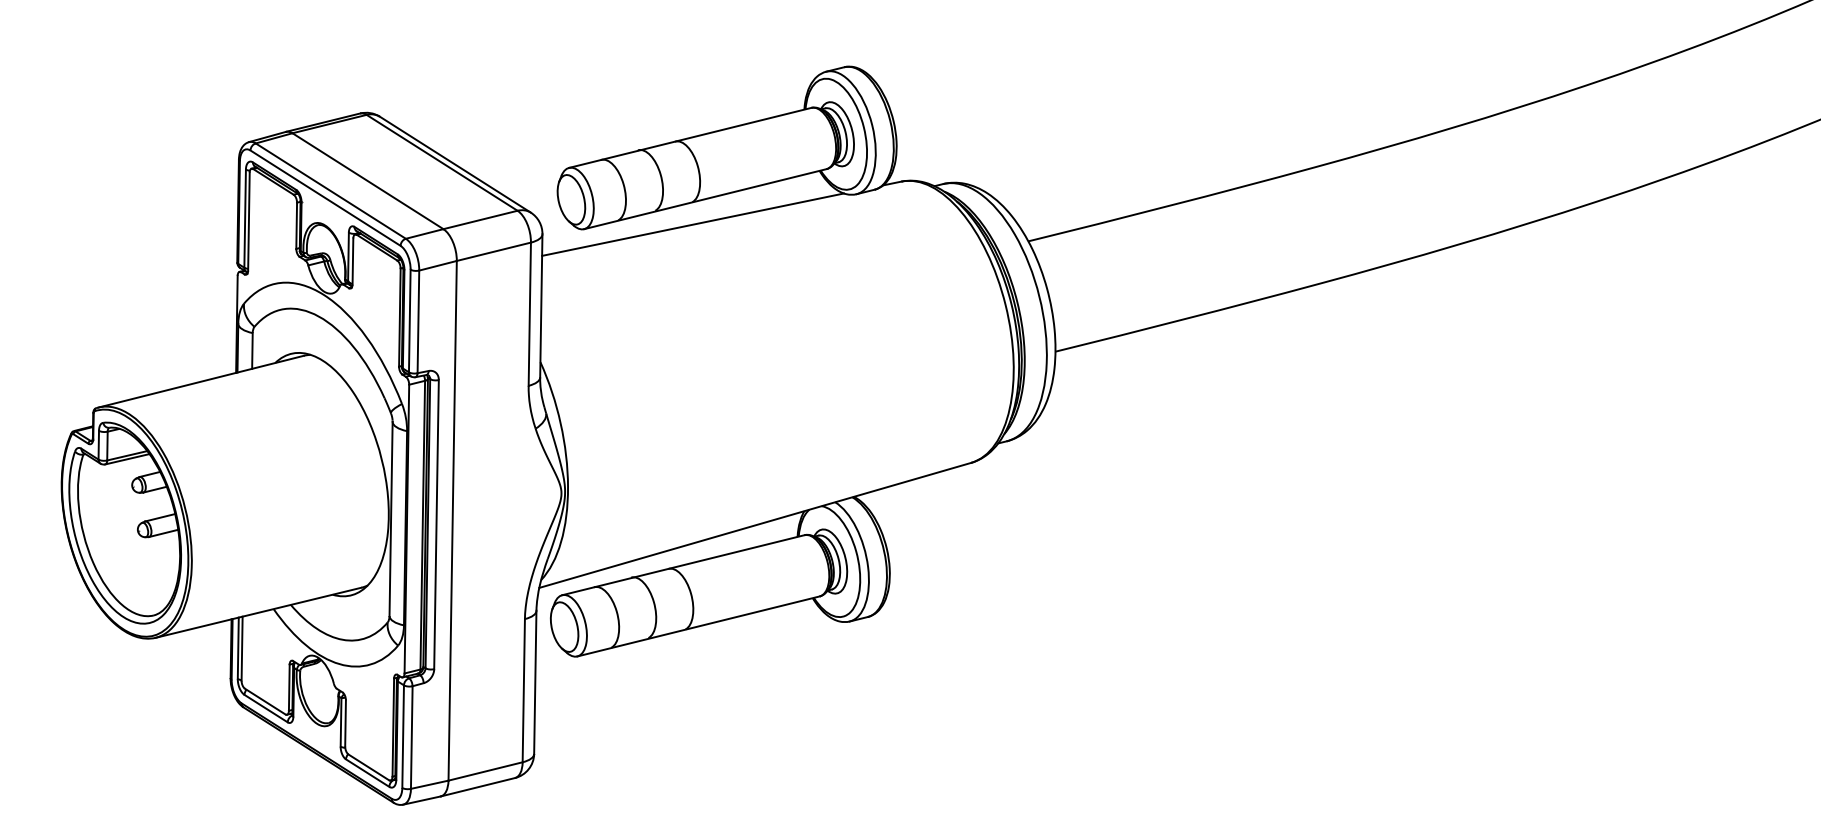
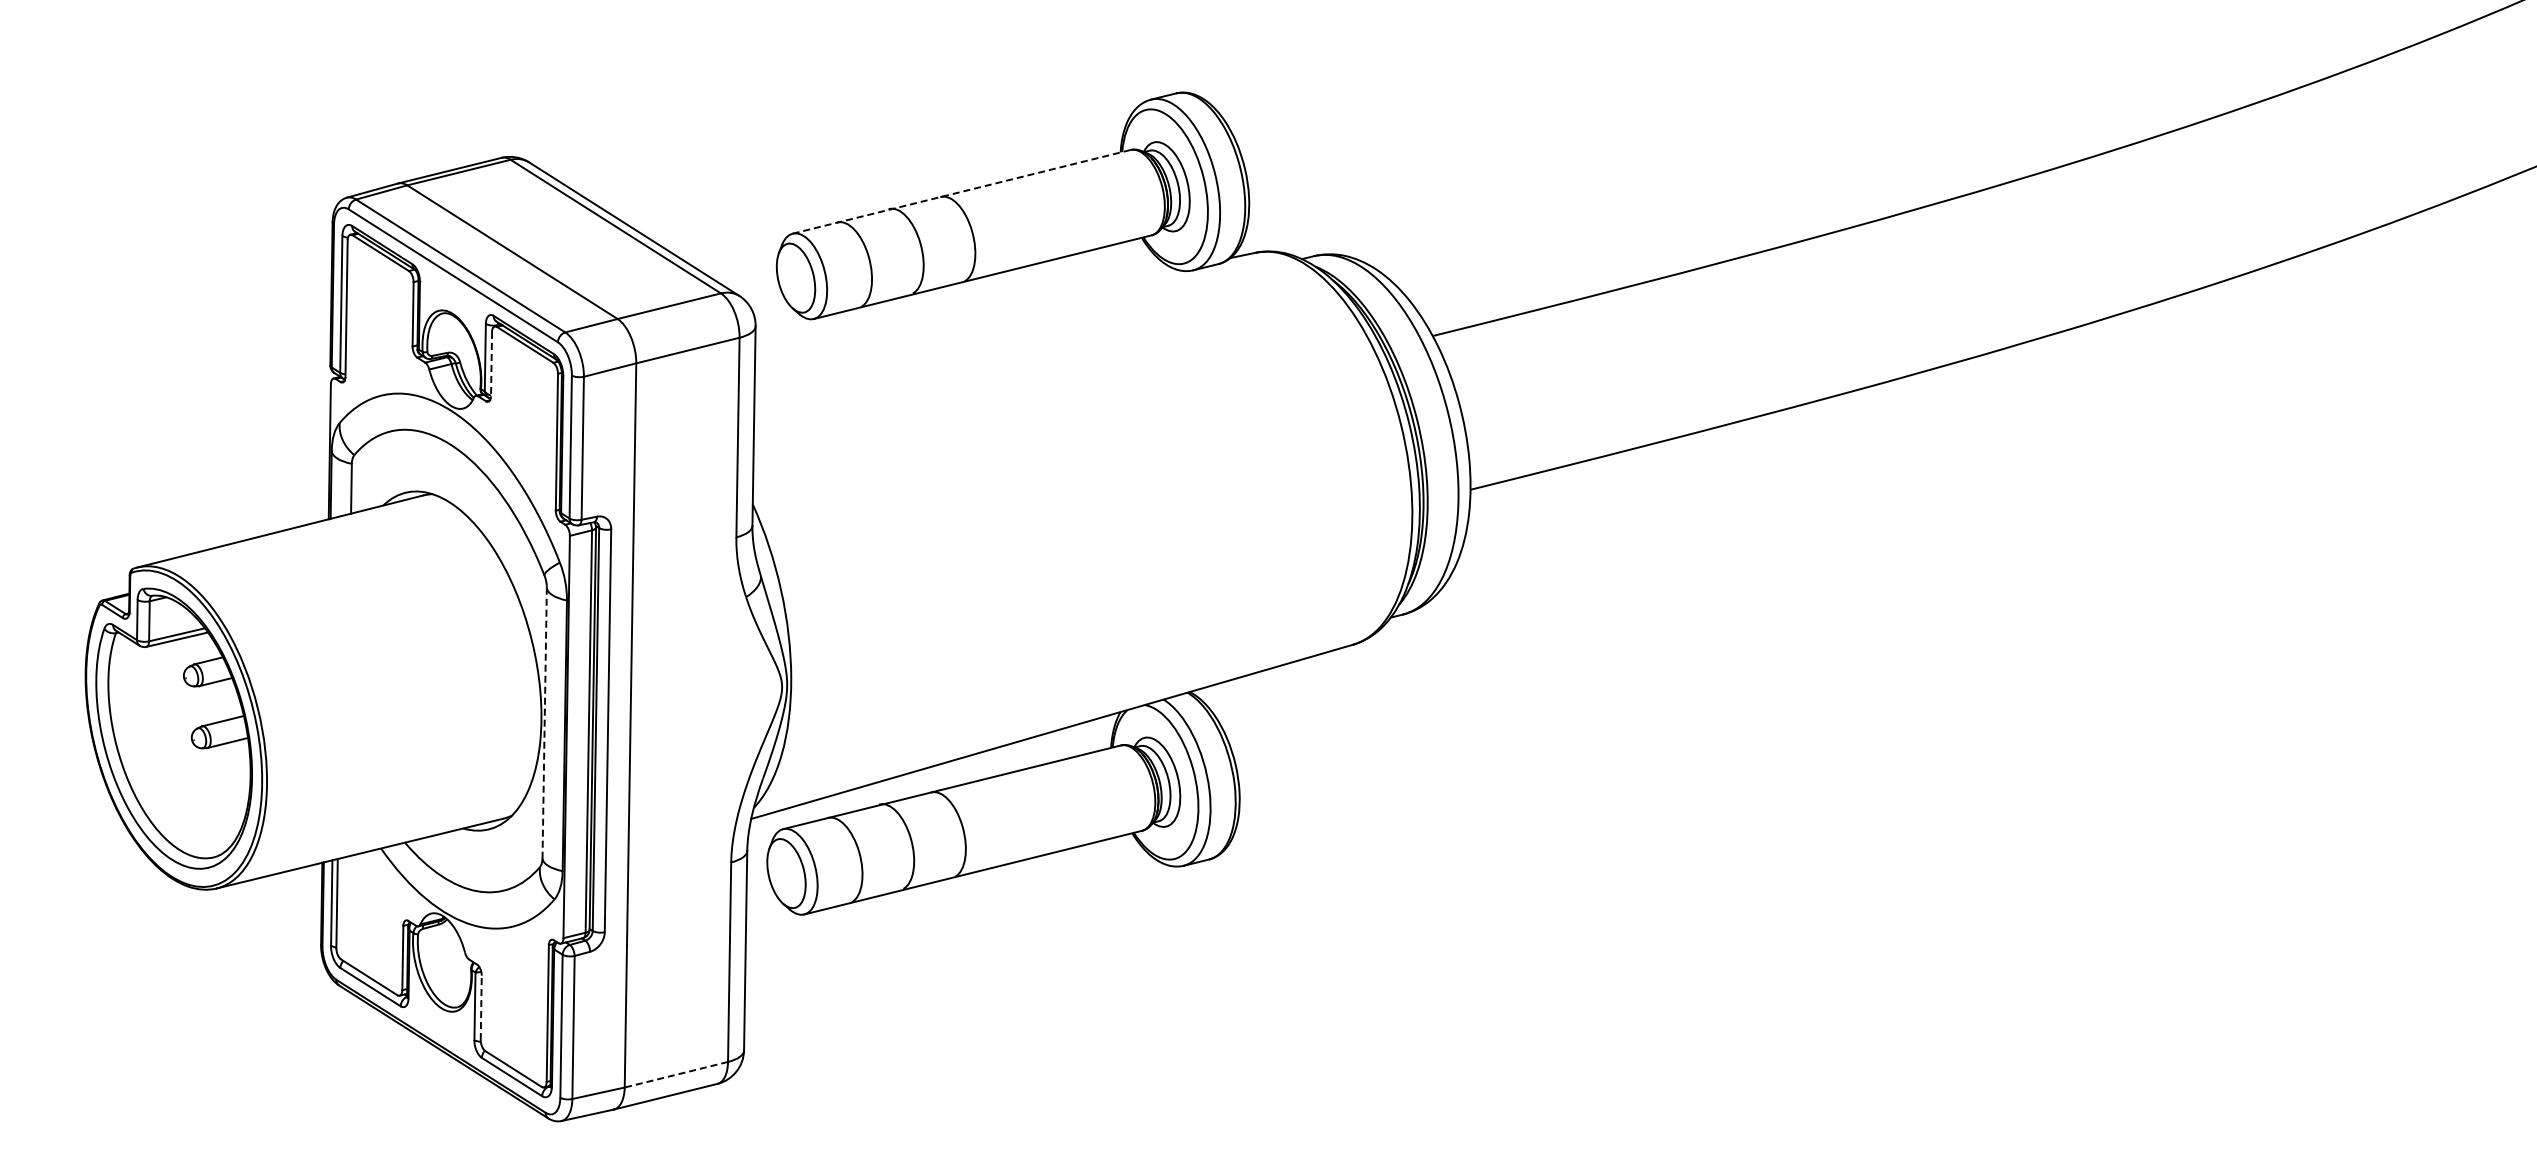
line: (690, 137) -> (961, 191), solid -> dashed
line: (693, 224) -> (965, 312), removed
line: (352, 261) -> (491, 364), solid -> dashed
line: (390, 519) -> (544, 723), solid -> dashed
line: (345, 723) -> (481, 1007), solid -> dashed
line: (484, 771) -> (675, 1074), solid -> dashed

